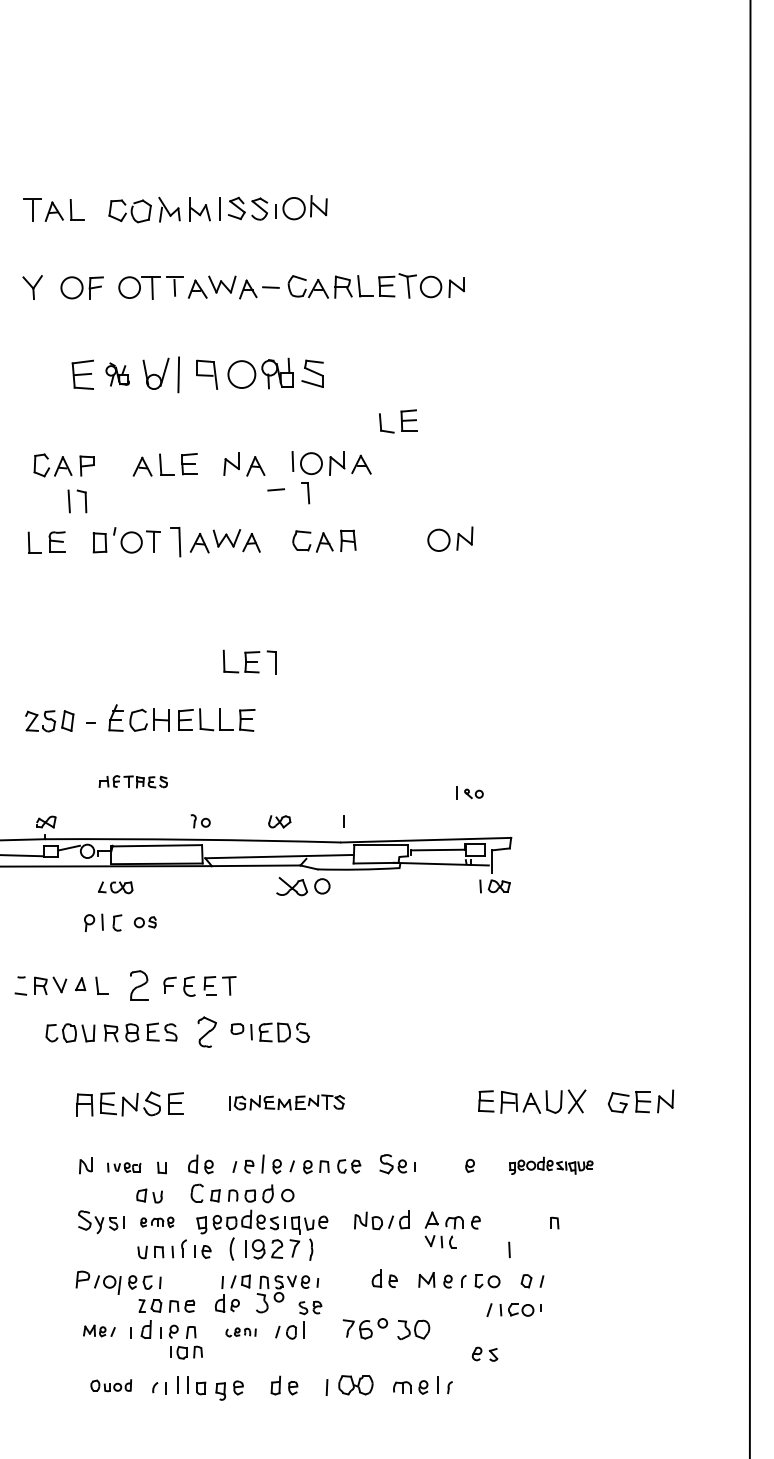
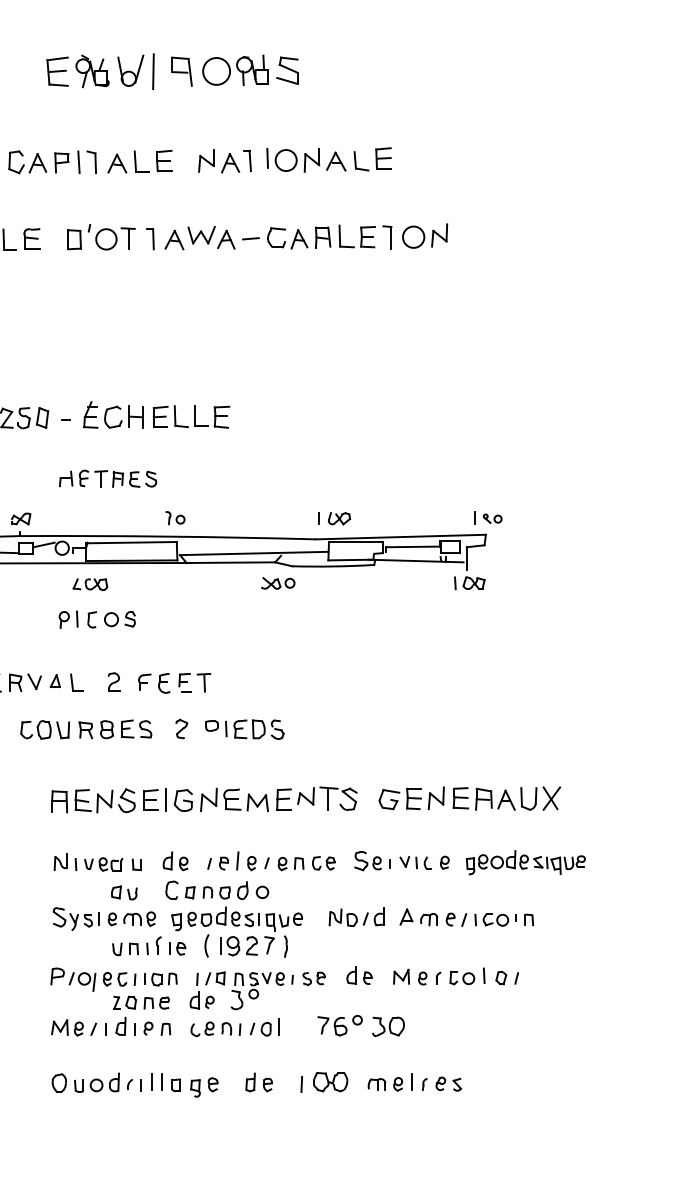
part: (117, 374) -> (92, 71), size x1.43
part: (398, 421) -> (373, 159), moved
line: (275, 489) -> (250, 238), moved
part: (305, 493) -> (247, 161), moved
part: (70, 501) -> (80, 162), moved
part: (175, 542) -> (150, 239), size x0.71
part: (249, 661) -> (365, 236), moved
part: (133, 781) -> (108, 478), size x1.43
part: (469, 792) -> (488, 517), moved
part: (279, 821) -> (339, 518), moved
part: (303, 886) -> (278, 583), size x0.62
part: (145, 922) -> (120, 619), size x1.43
part: (139, 984) -> (114, 681), size x0.62
part: (206, 1031) -> (181, 728), size x0.62
part: (640, 1101) -> (411, 798), moved
part: (286, 1102) -> (261, 799), size x1.67
part: (551, 1165) -> (526, 862), size x1.43
part: (124, 1167) -> (99, 864), size x1.43
part: (157, 1222) -> (132, 919), size x1.43
part: (440, 1241) -> (415, 862), moved
line: (509, 1249) -> (484, 975), moved
part: (310, 1307) -> (314, 978), moved
part: (513, 1309) -> (488, 919), moved
part: (99, 1330) -> (74, 1027), size x1.43
part: (240, 1332) -> (215, 1029), size x1.67
part: (186, 1352) -> (161, 979), moved
part: (484, 1353) -> (448, 1083), moved
part: (111, 1385) -> (86, 1082), size x1.67

